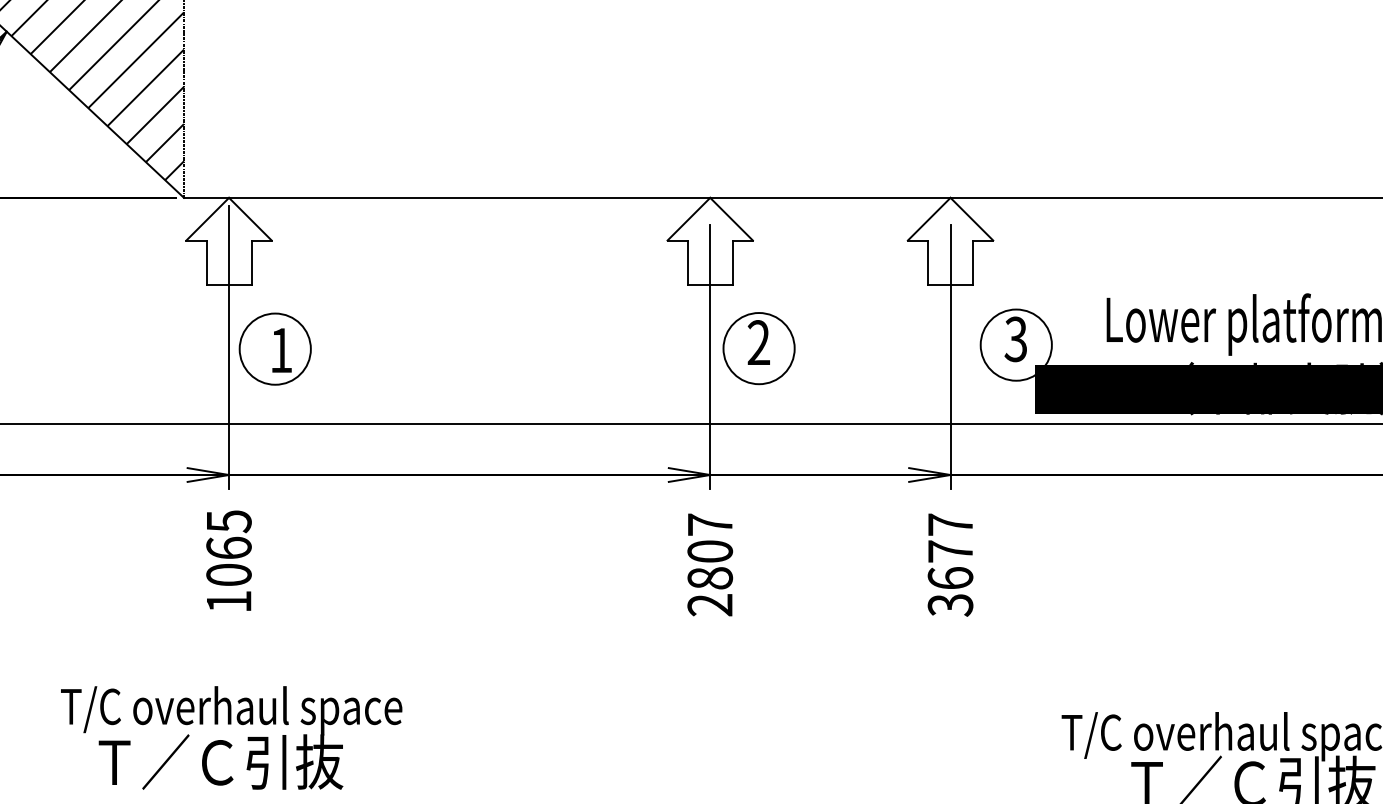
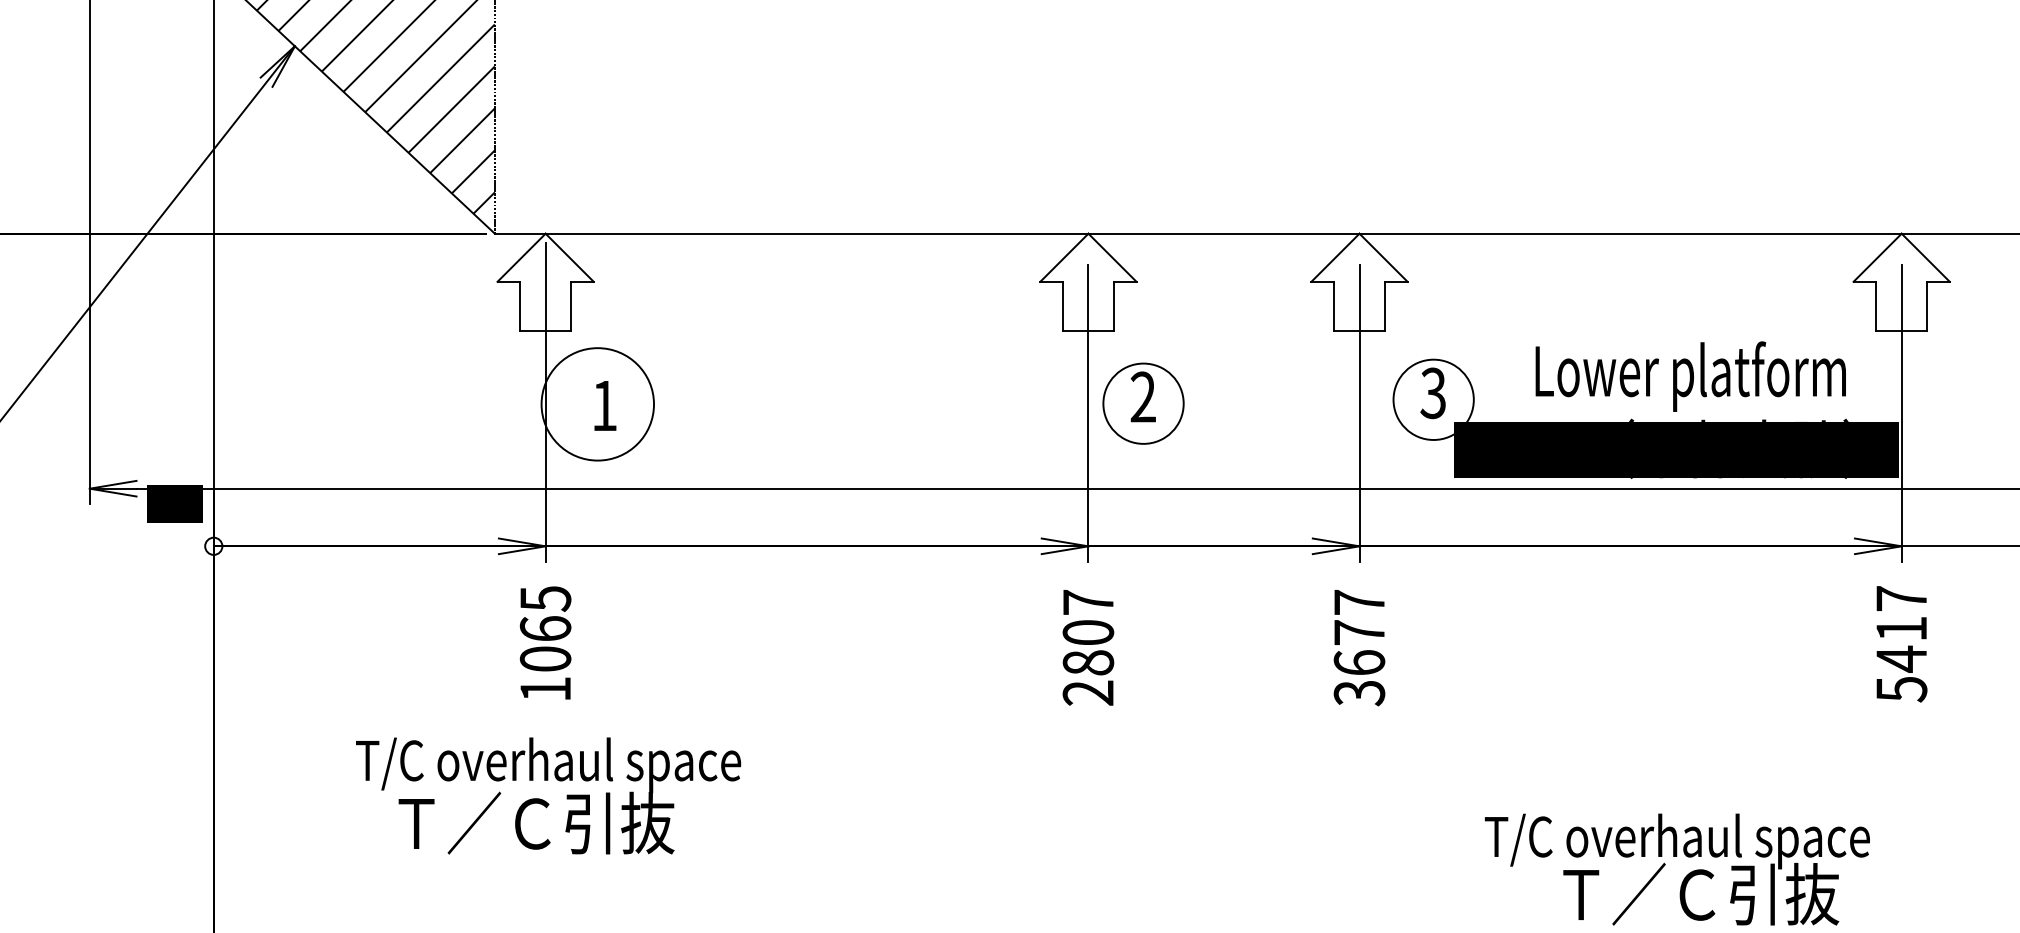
circle: (275, 349) -> (597, 404), size x1.4
text: (231, 737) -> (548, 795), moved

